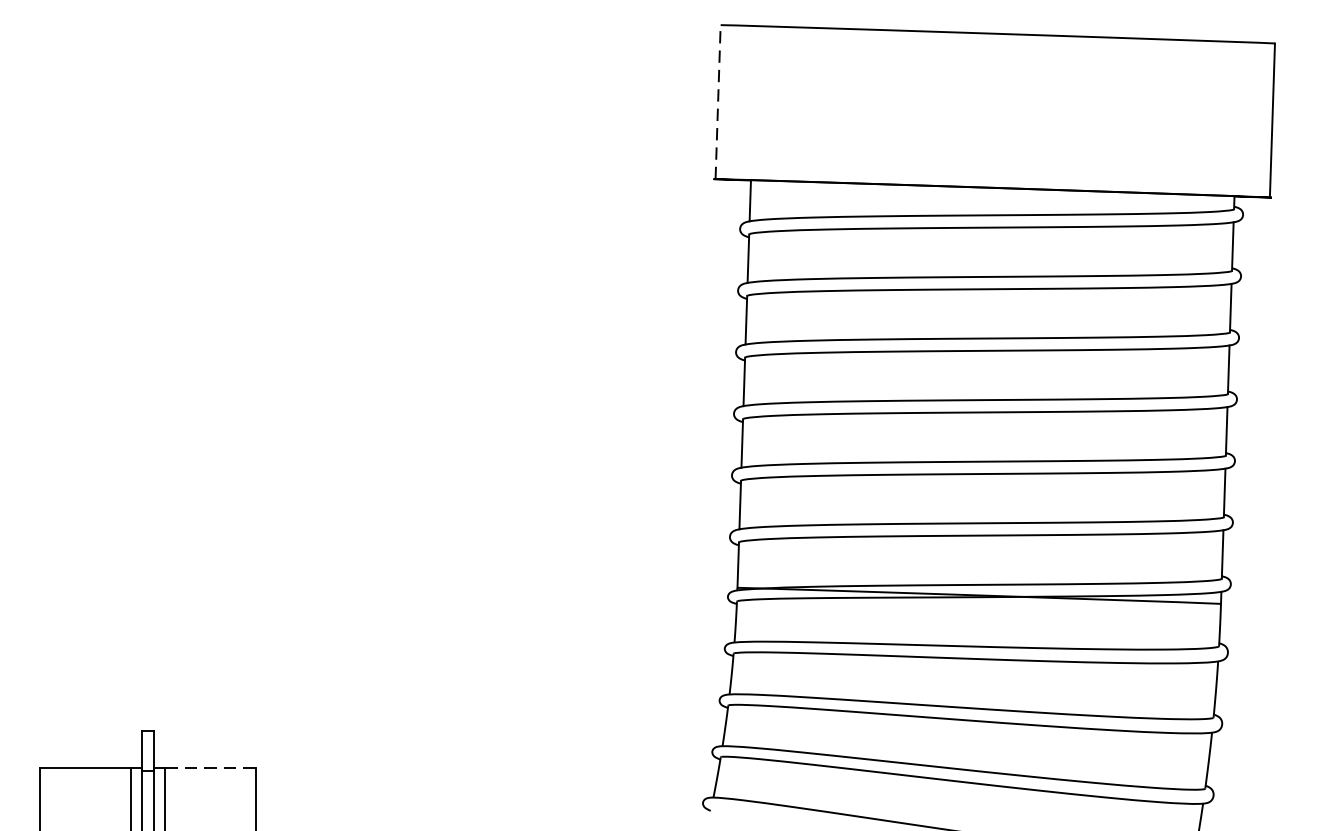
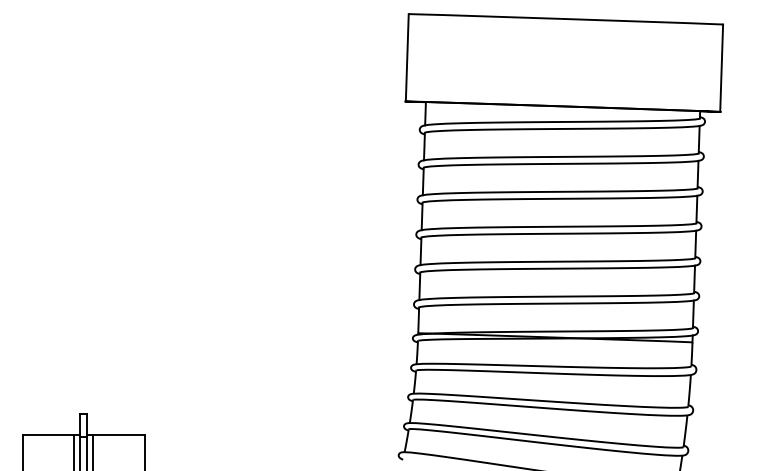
line: (718, 101) -> (407, 57), dashed -> solid
line: (210, 768) -> (119, 435), dashed -> solid

